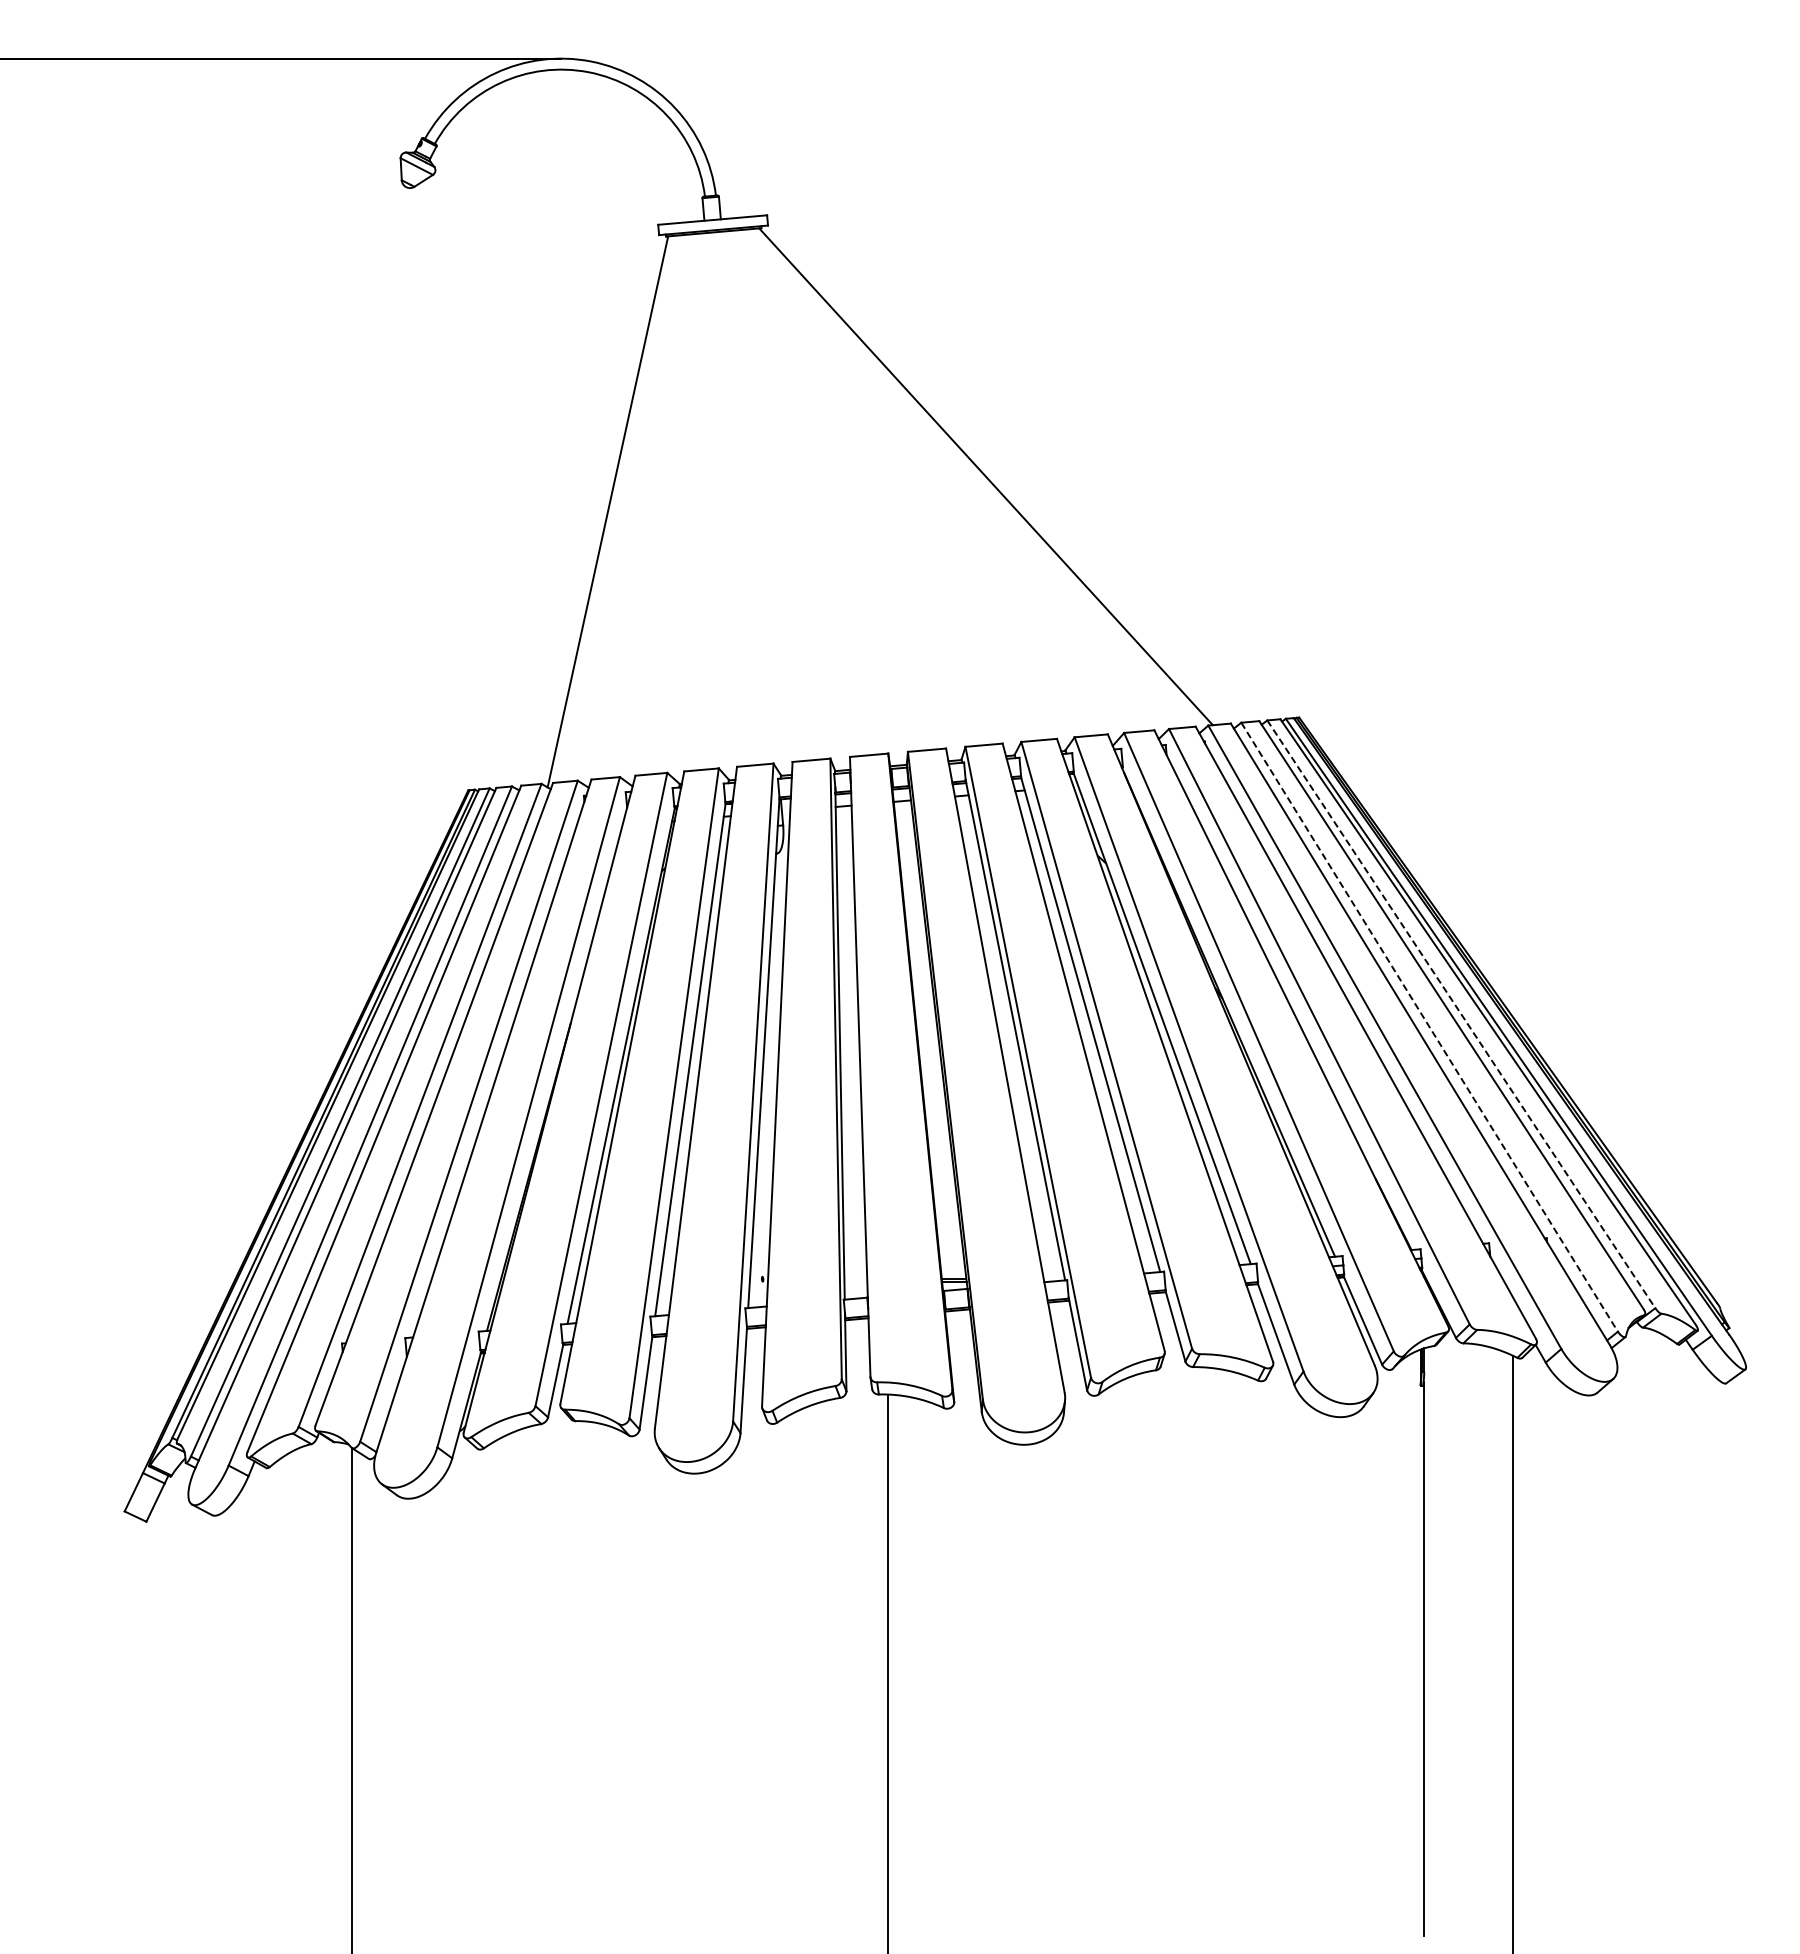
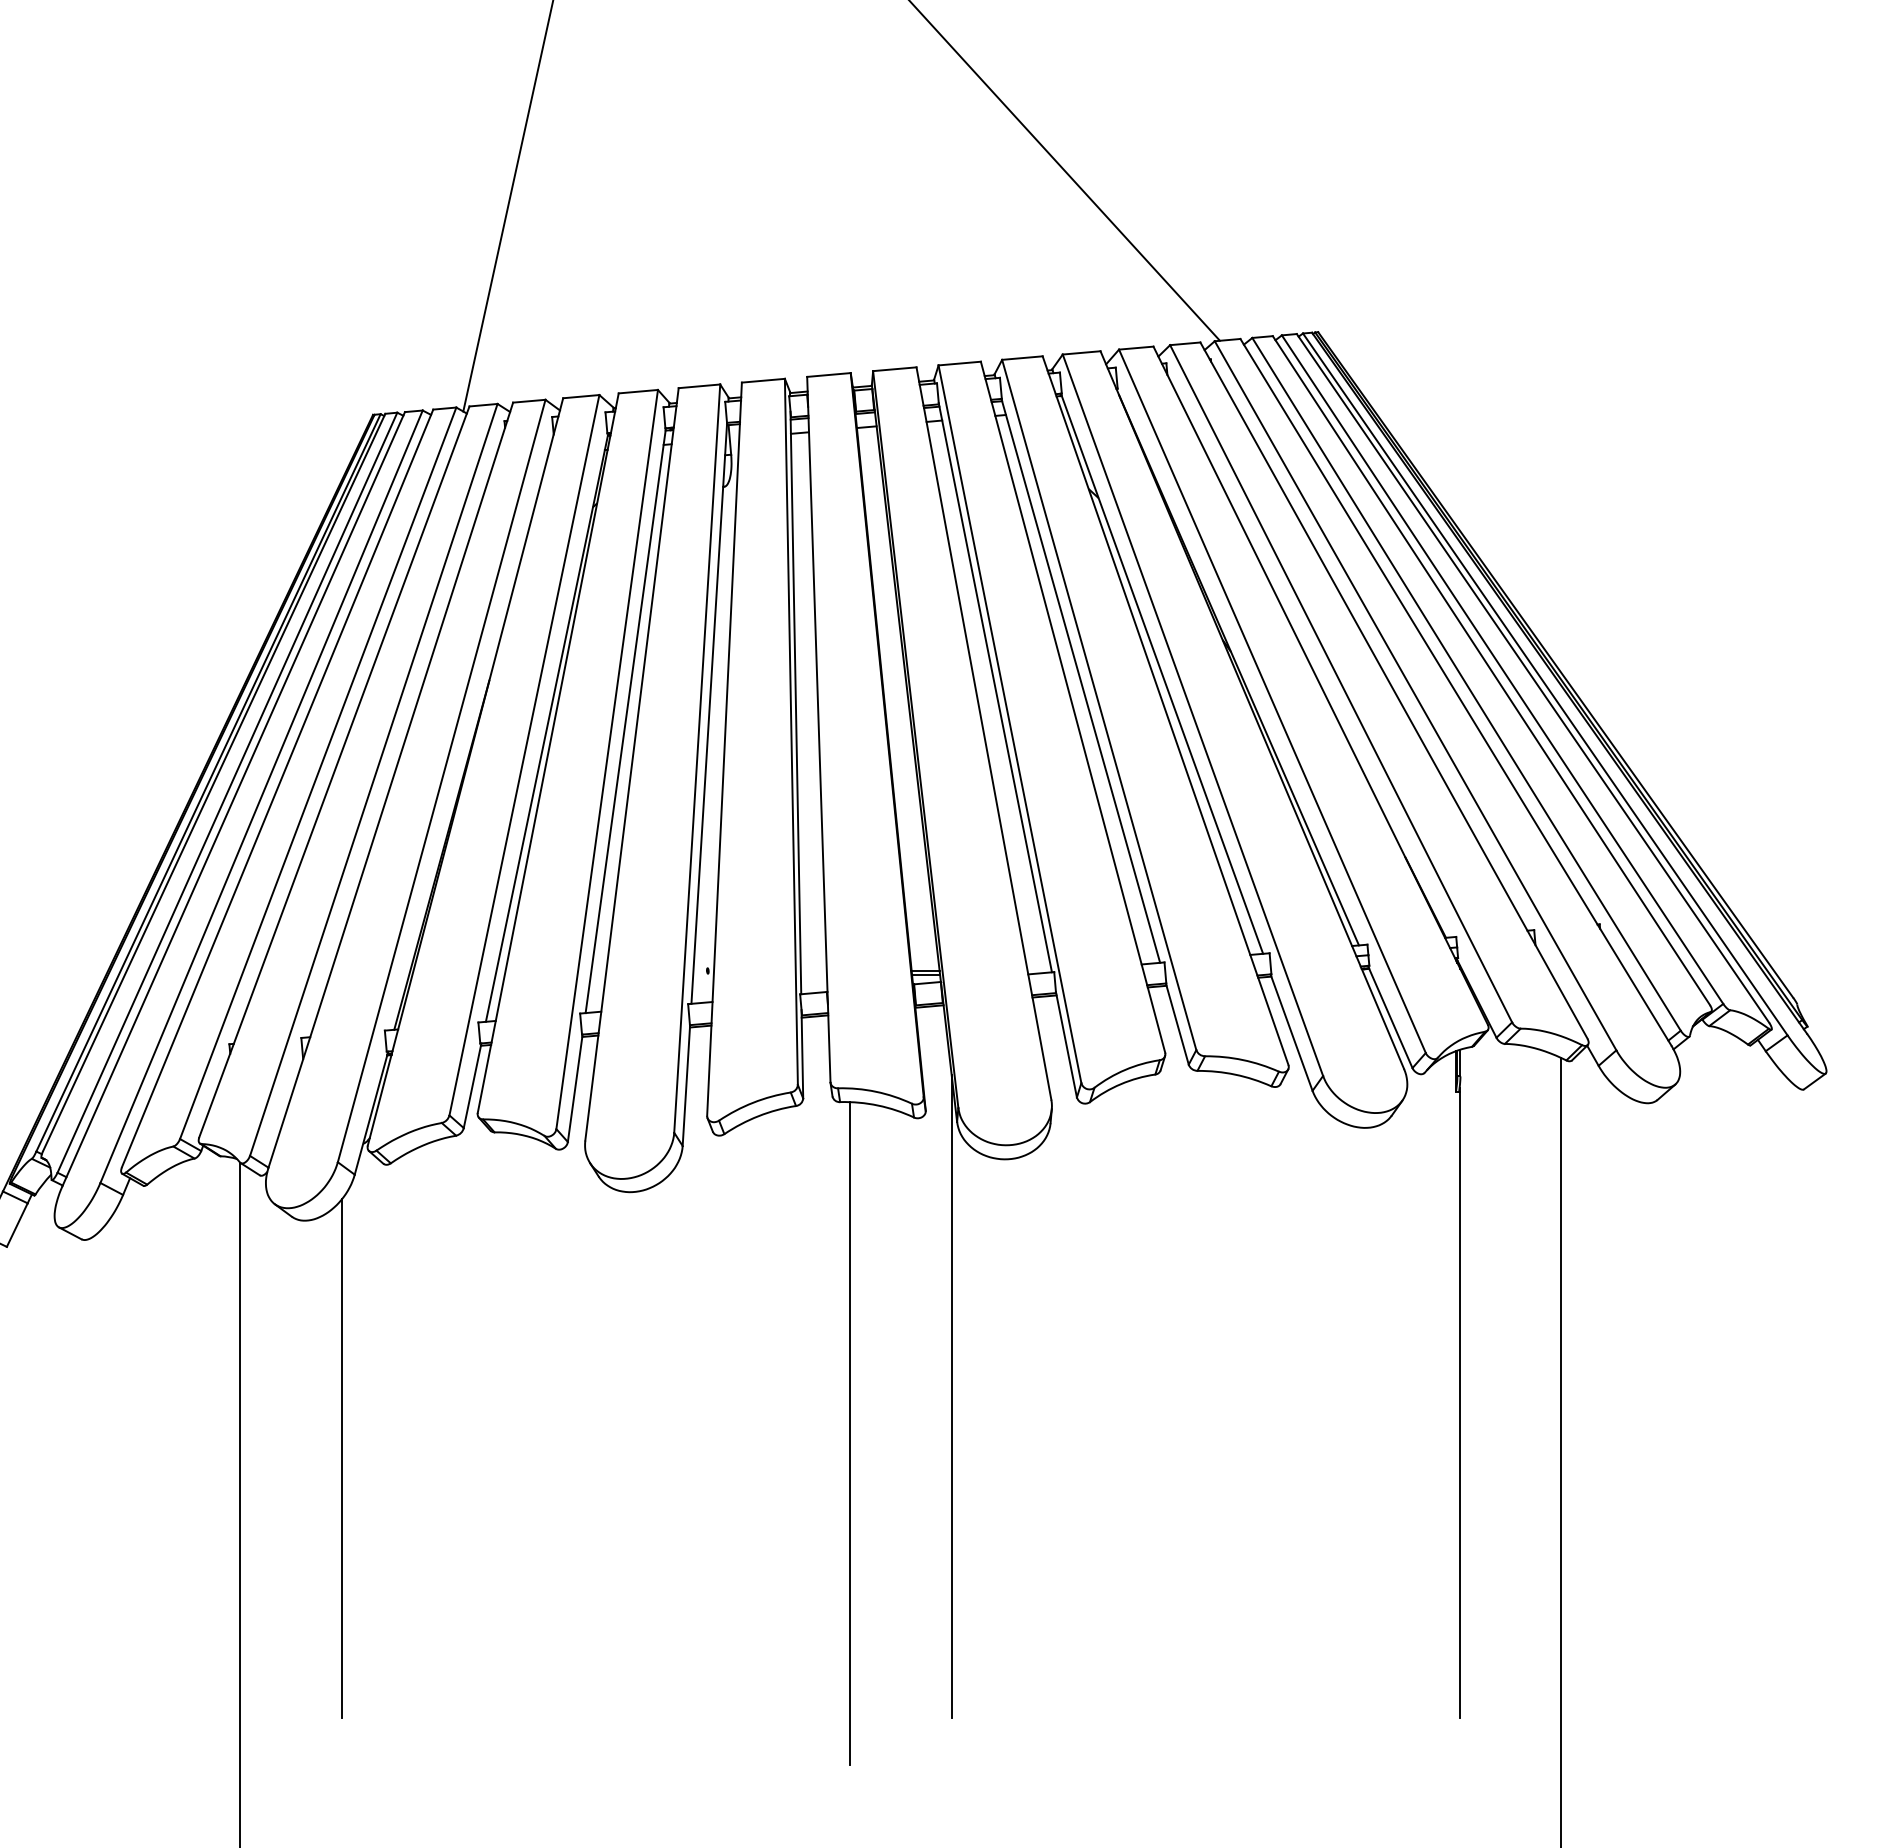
line: (1461, 1014) -> (1502, 669), dashed -> solid
line: (1429, 1027) -> (1466, 684), dashed -> solid
line: (976, 1652) -> (951, 1395), added
line: (441, 1707) -> (342, 1458), added

